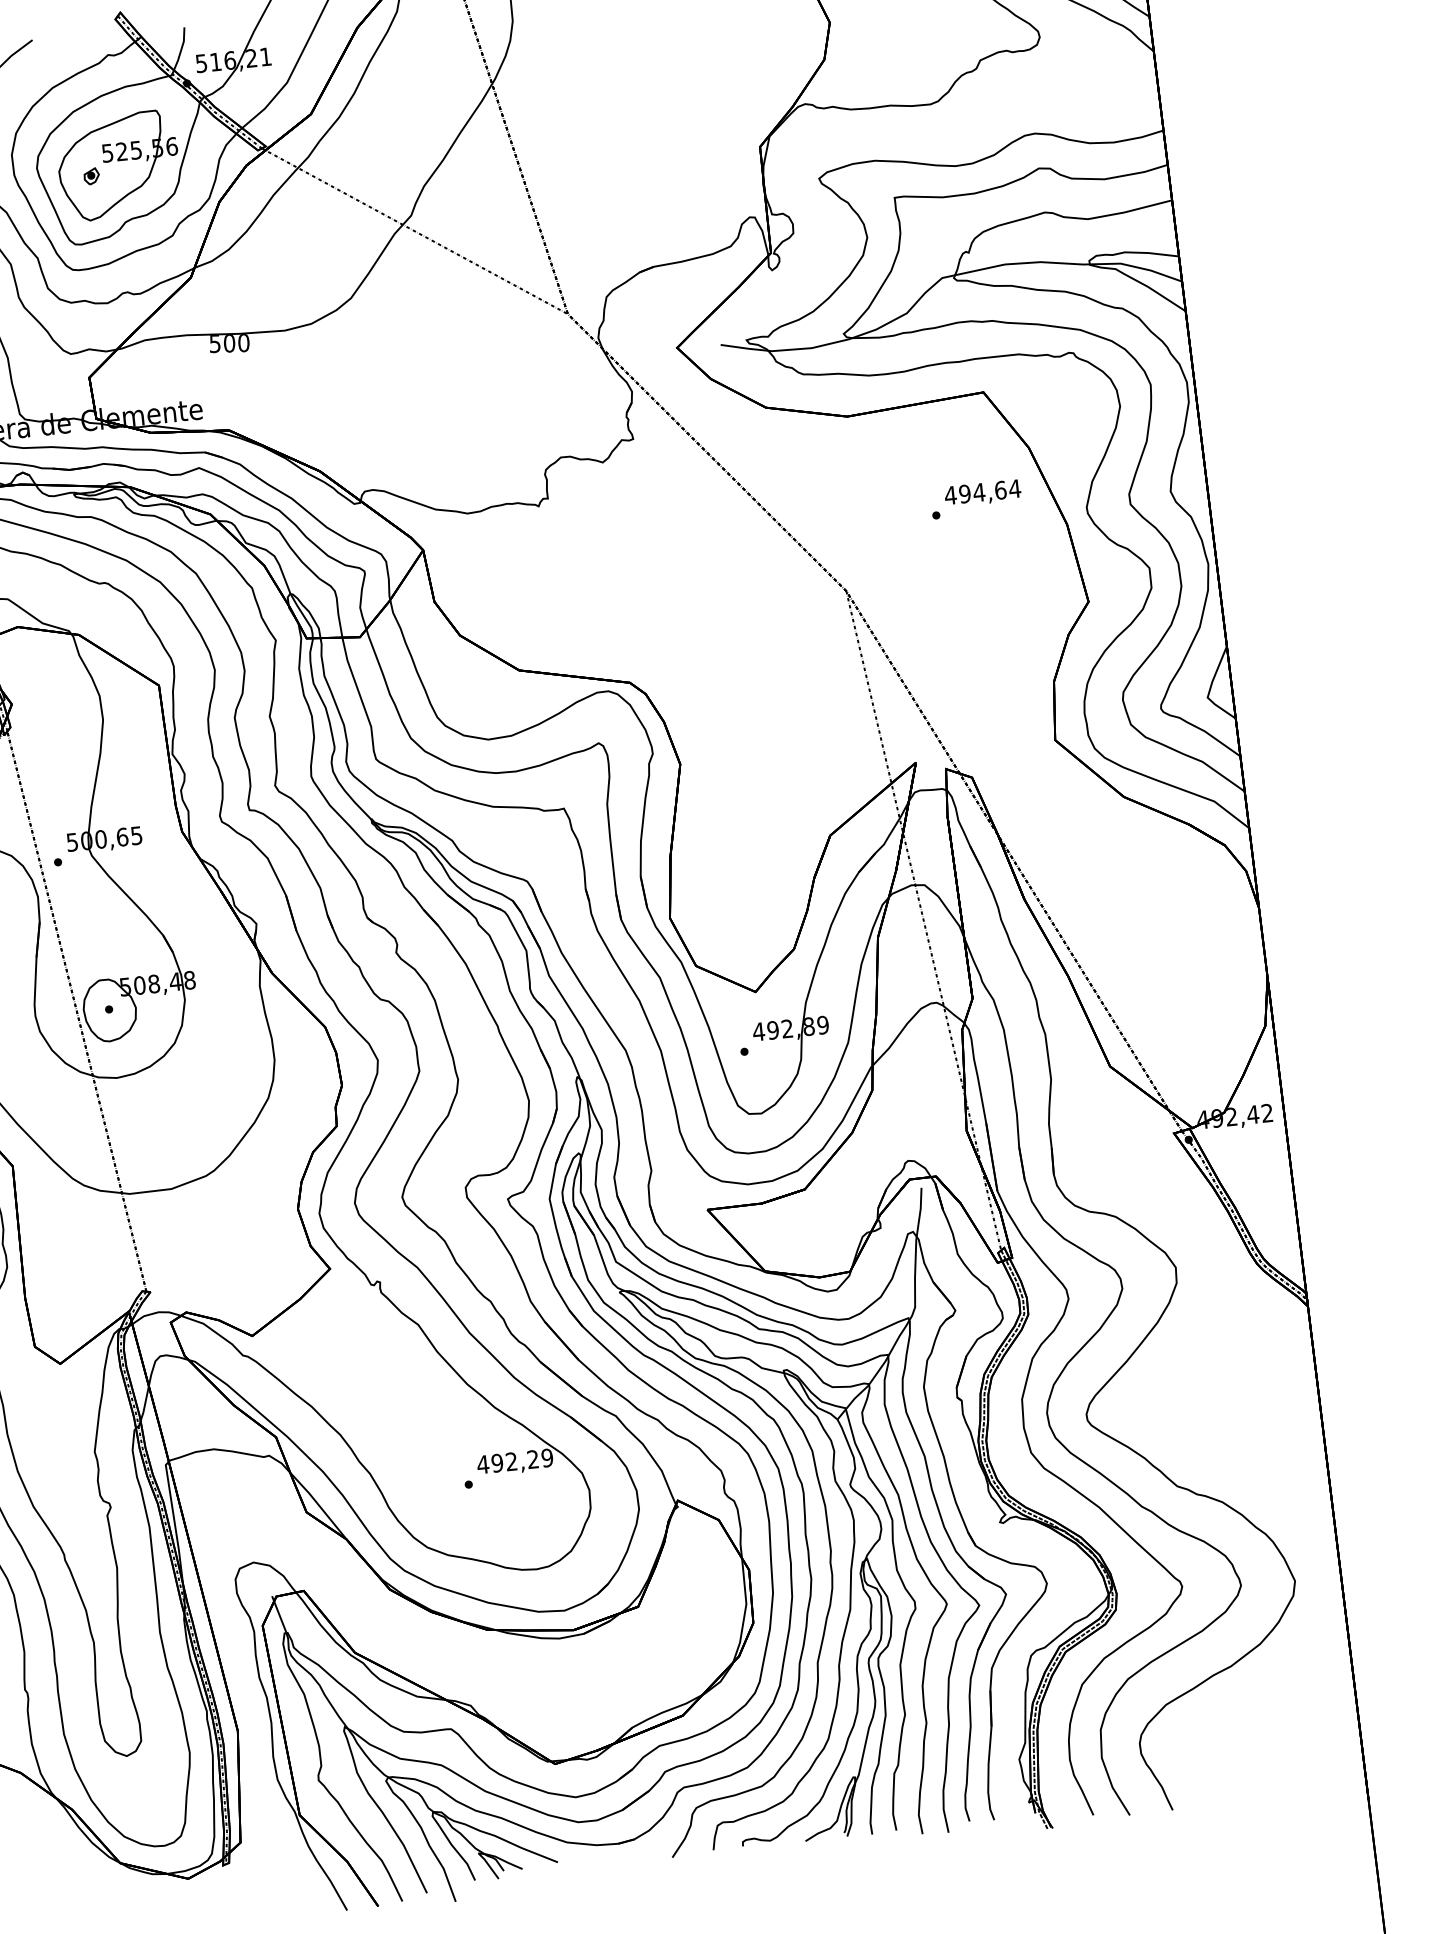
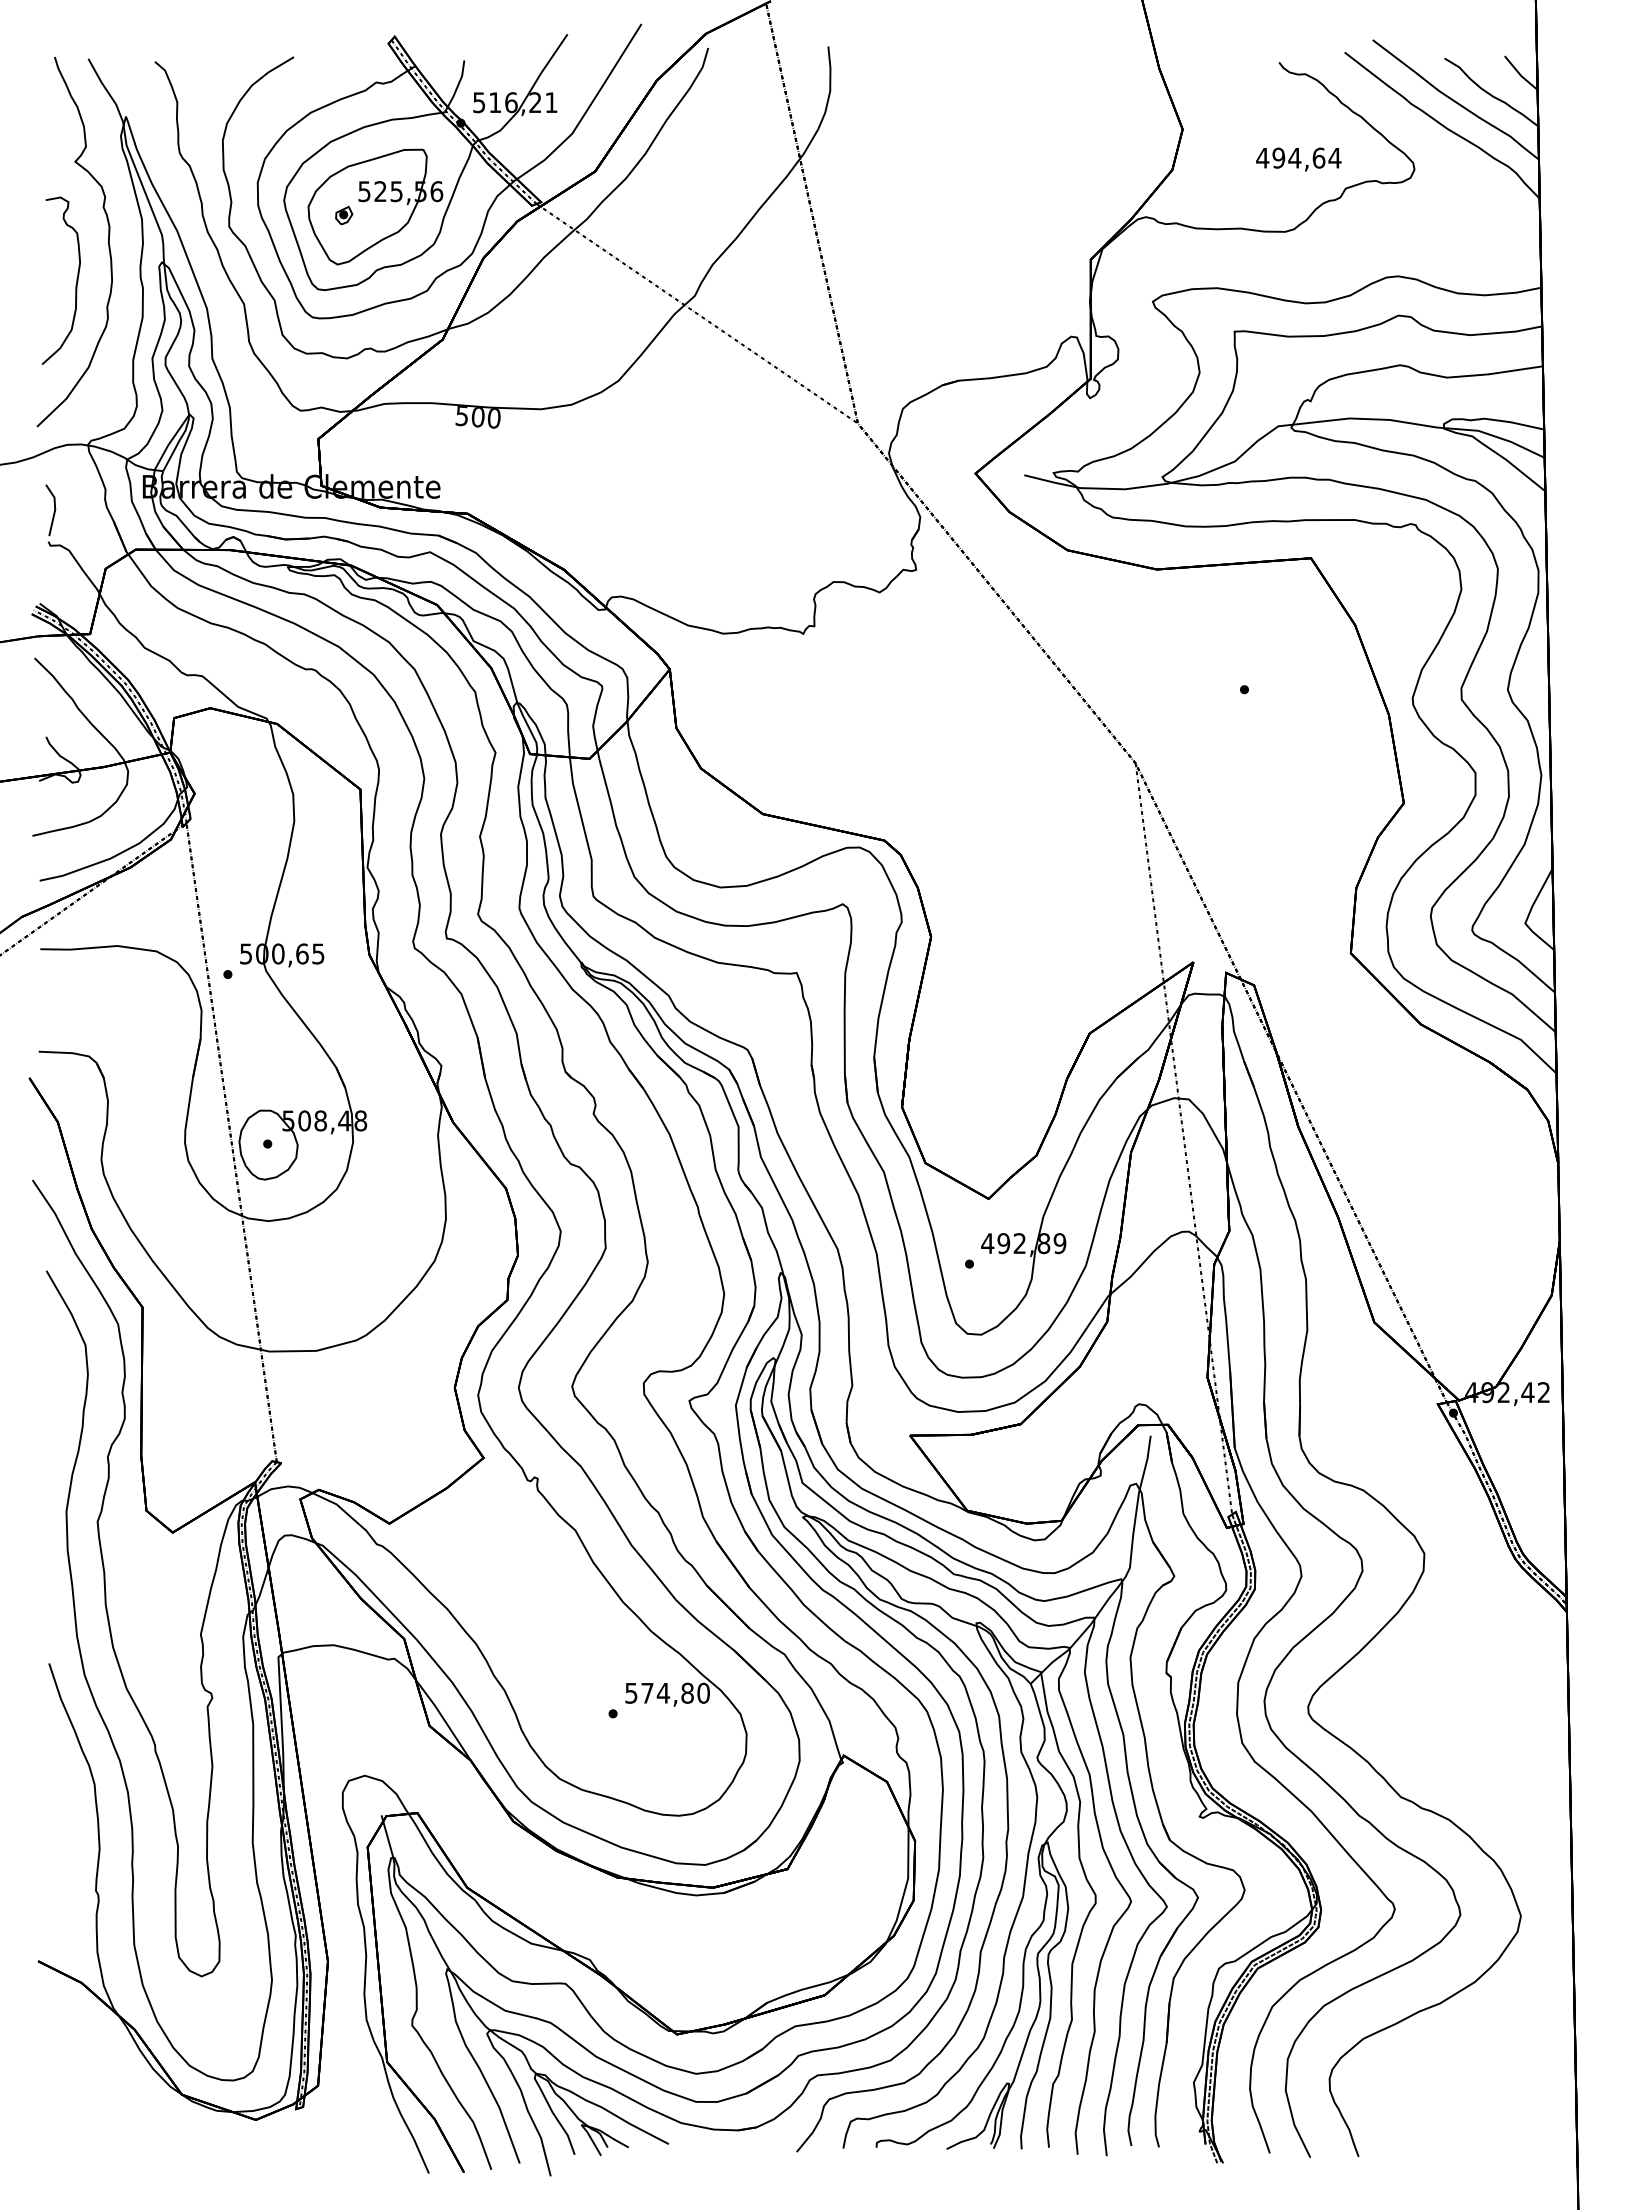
text: (982, 493) -> (1298, 159), moved
text: (514, 1460) -> (666, 1692), 492,29 -> 574,80

